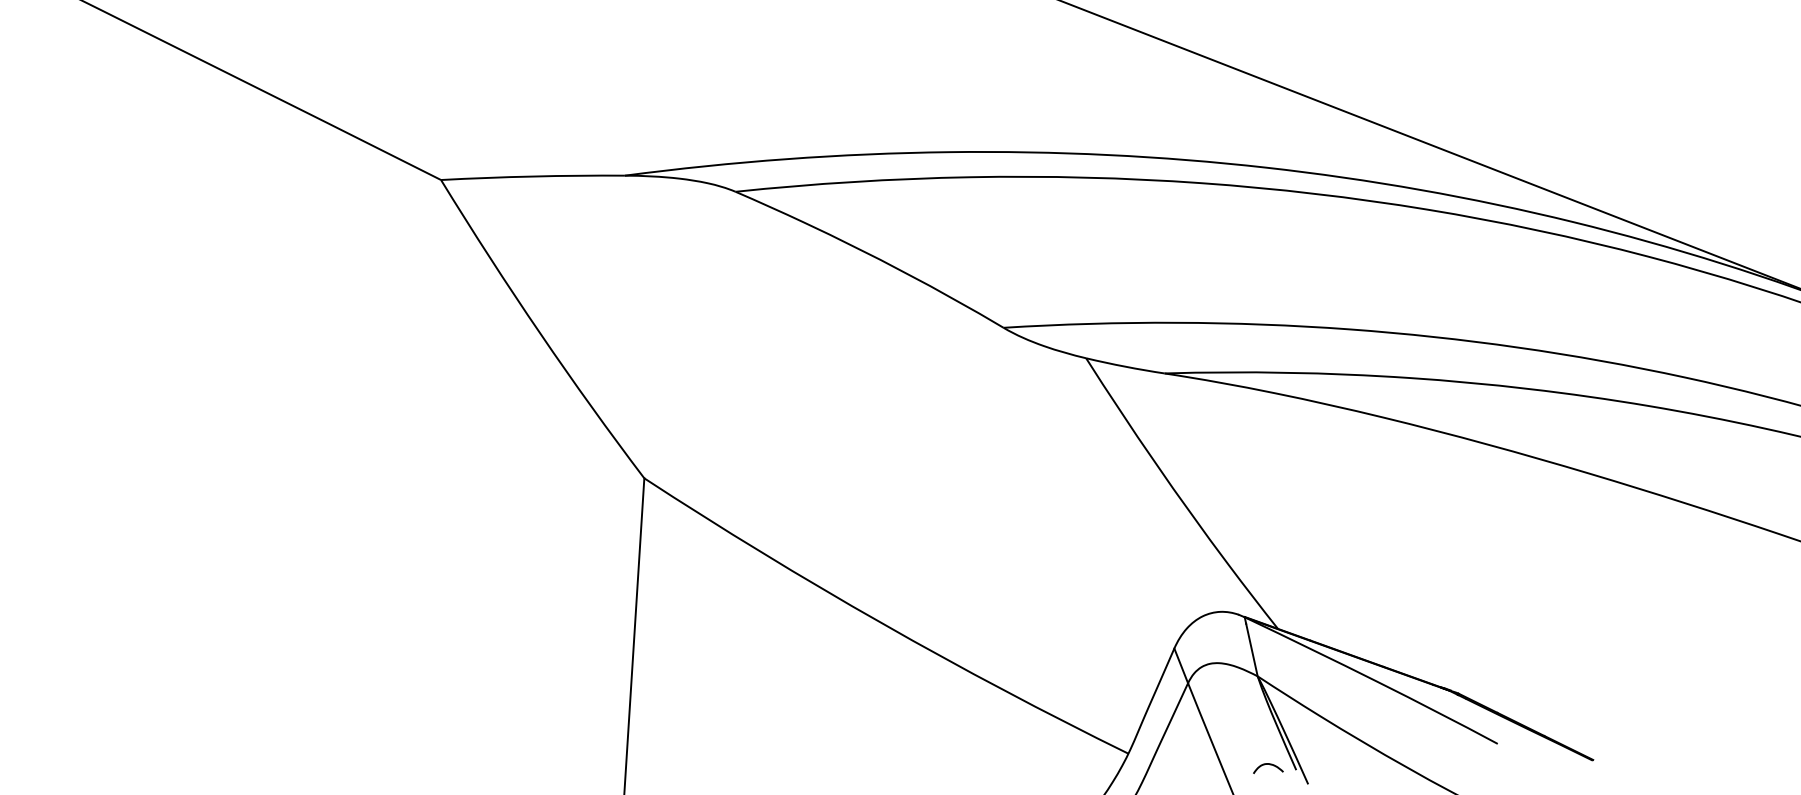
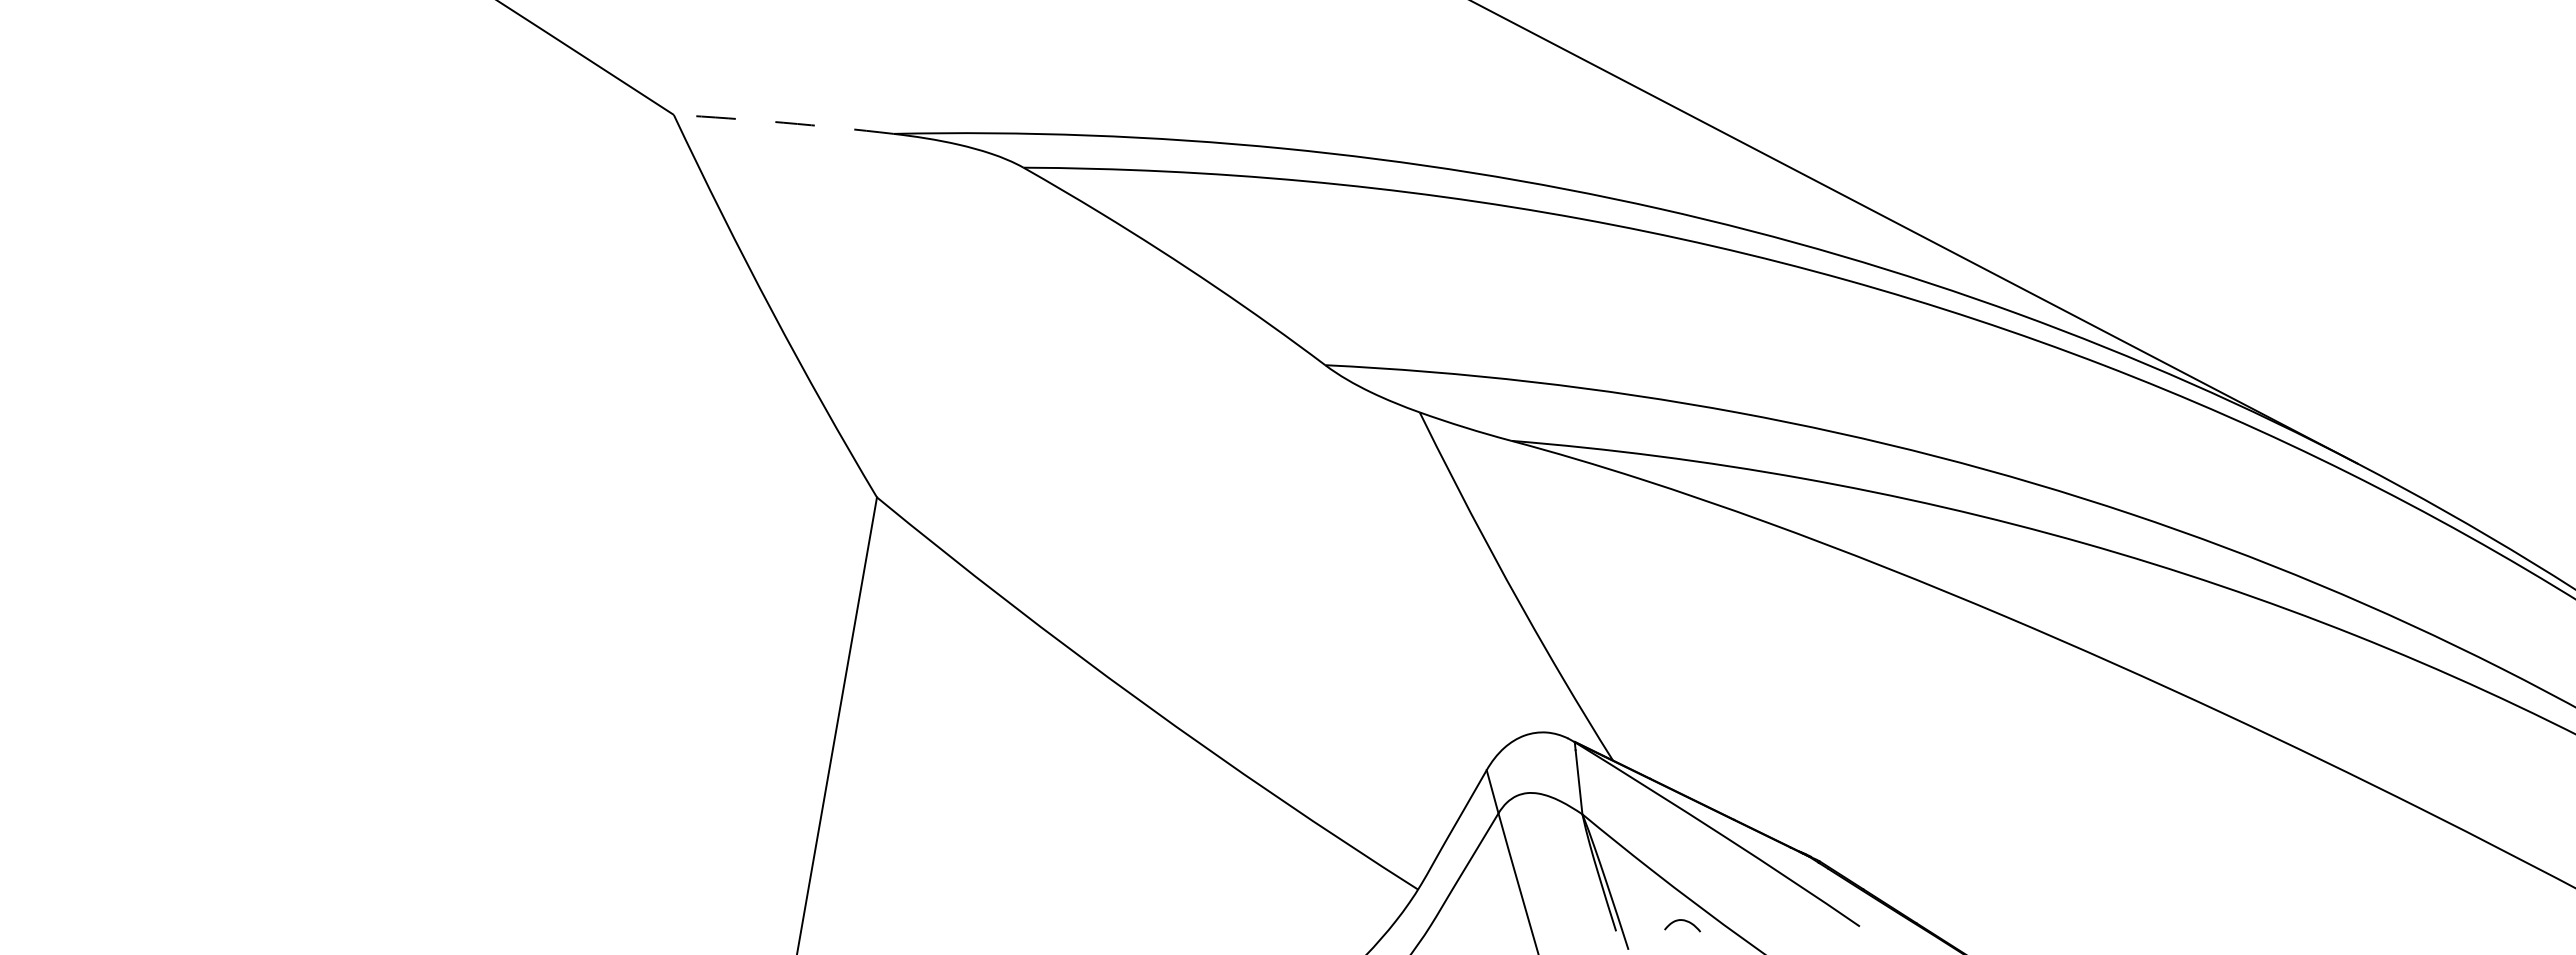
arc: (532, 176) -> (783, 122), solid -> dashed
curve: (1268, 765) -> (1683, 921), moved

